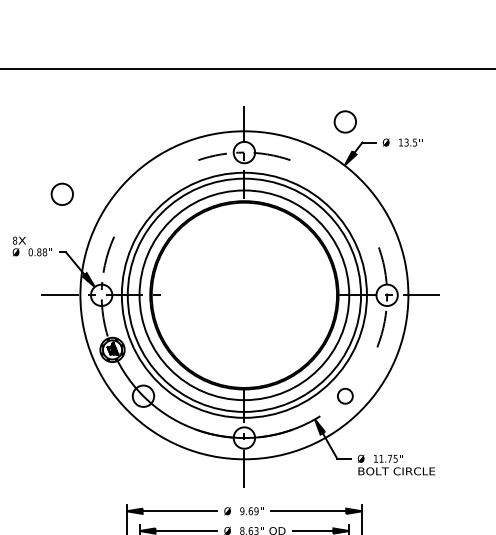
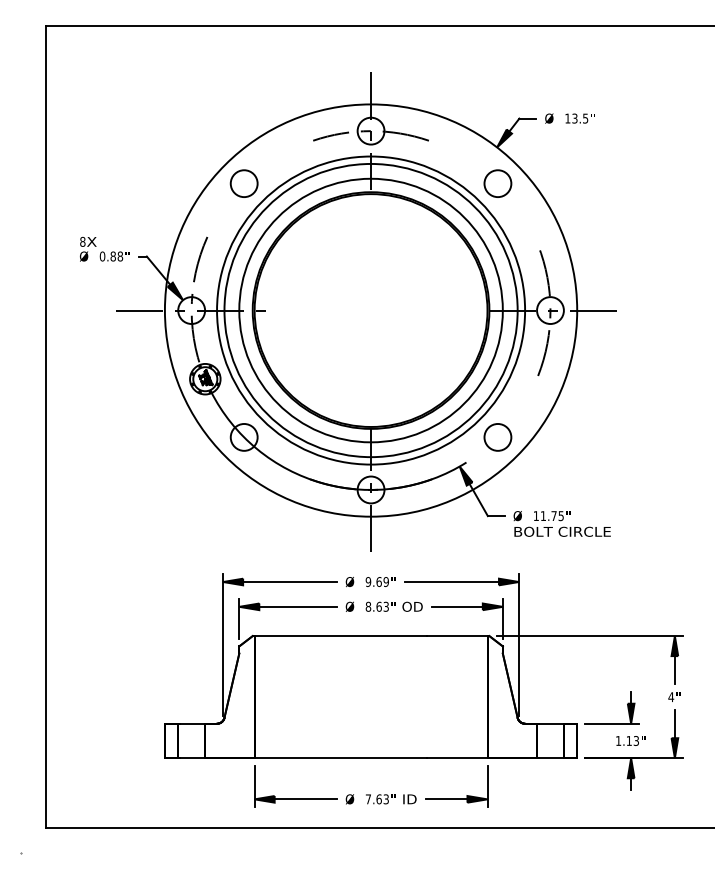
circle: (344, 121) -> (497, 183), moved
circle: (61, 194) -> (243, 183), moved
circle: (344, 396) -> (497, 437), size x1.43

